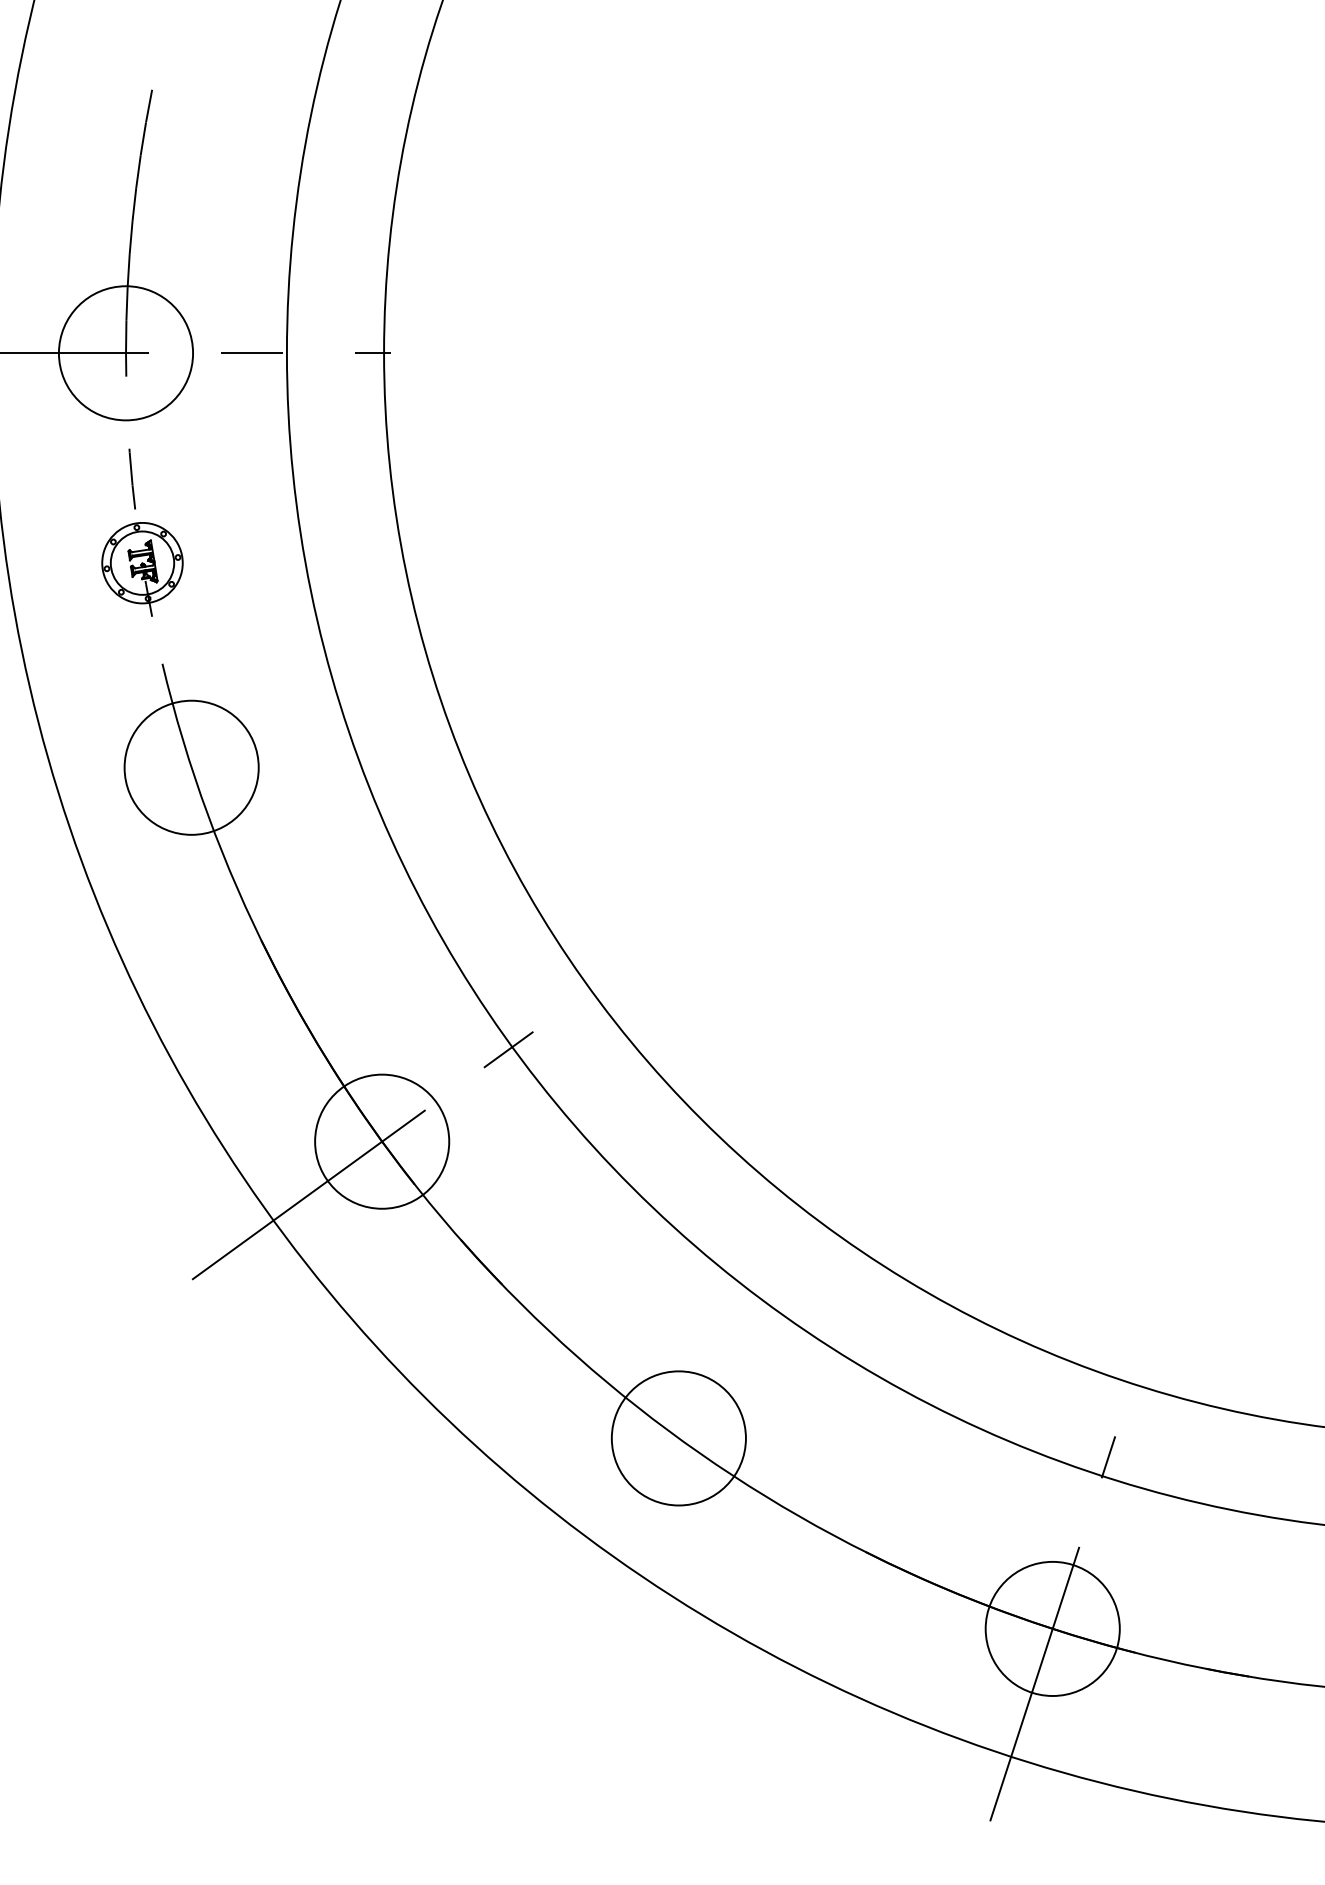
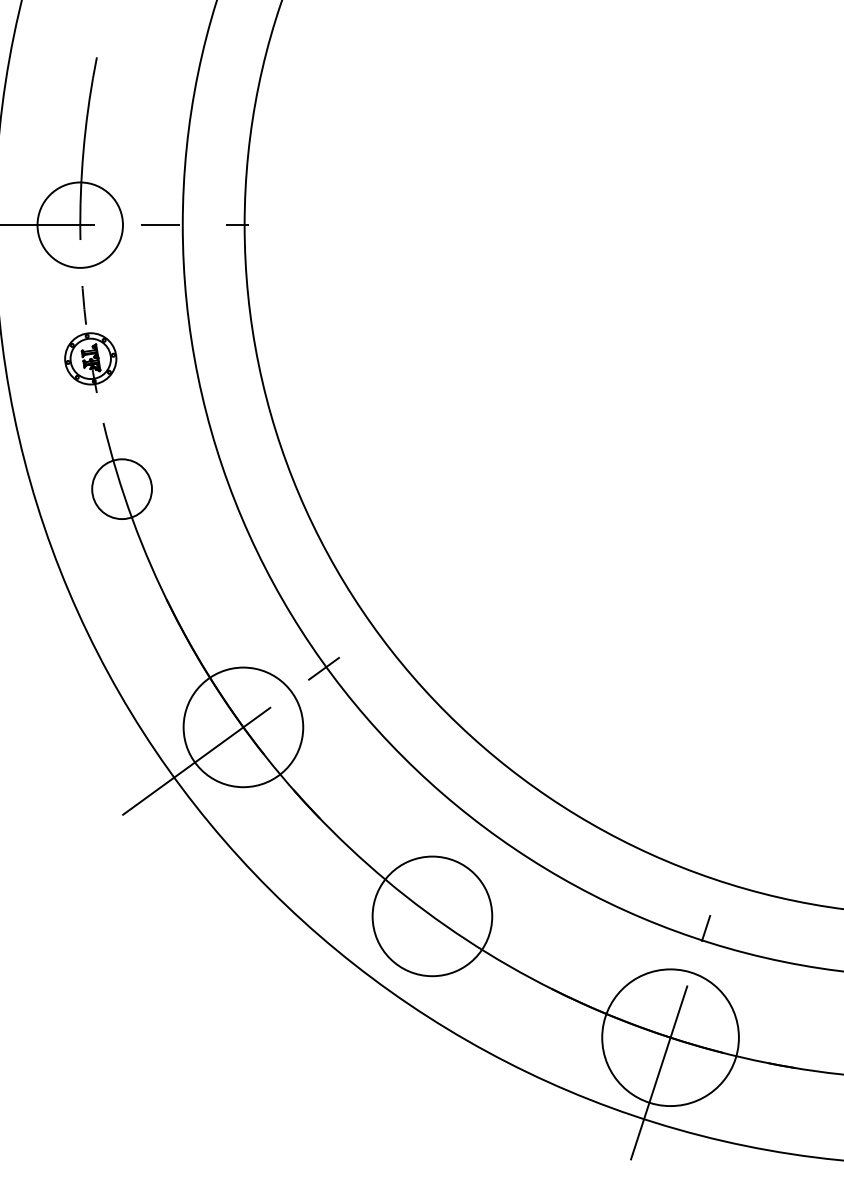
circle: (190, 766) -> (121, 488), size x0.7
circle: (382, 1141) -> (243, 727), size x1.4
circle: (678, 1438) -> (432, 916), size x1.4
circle: (1052, 1628) -> (670, 1037), size x1.6

